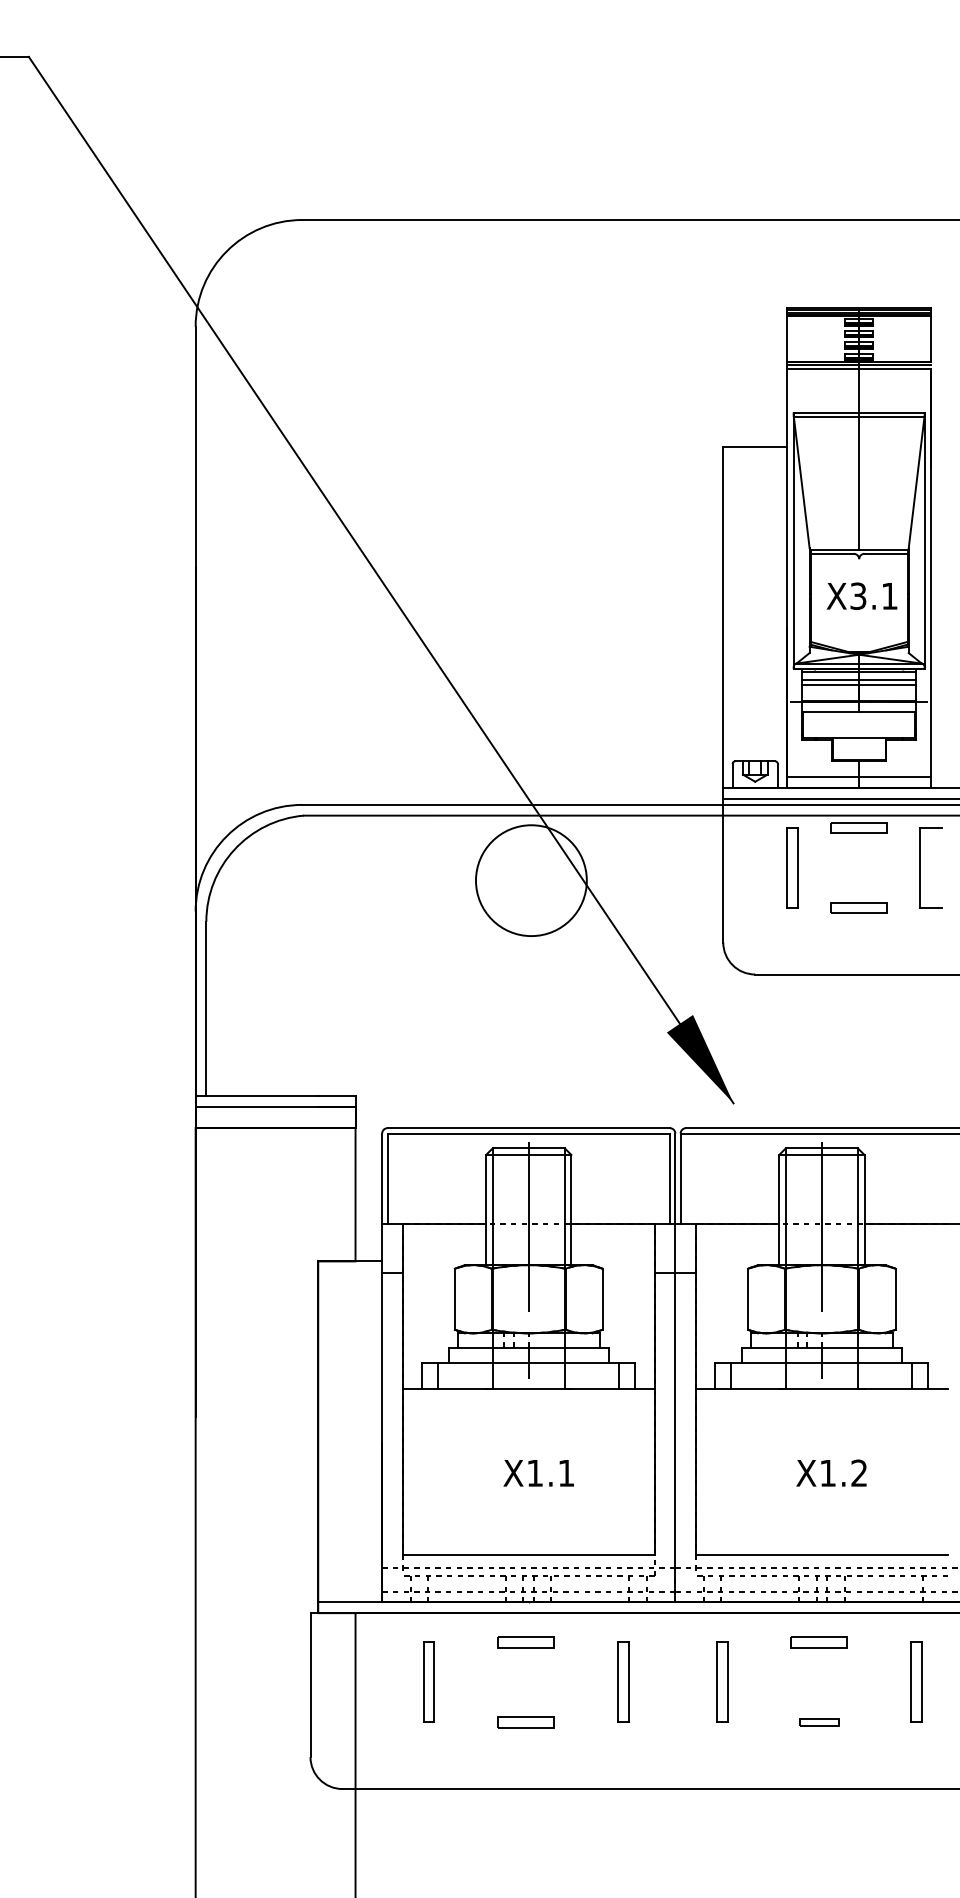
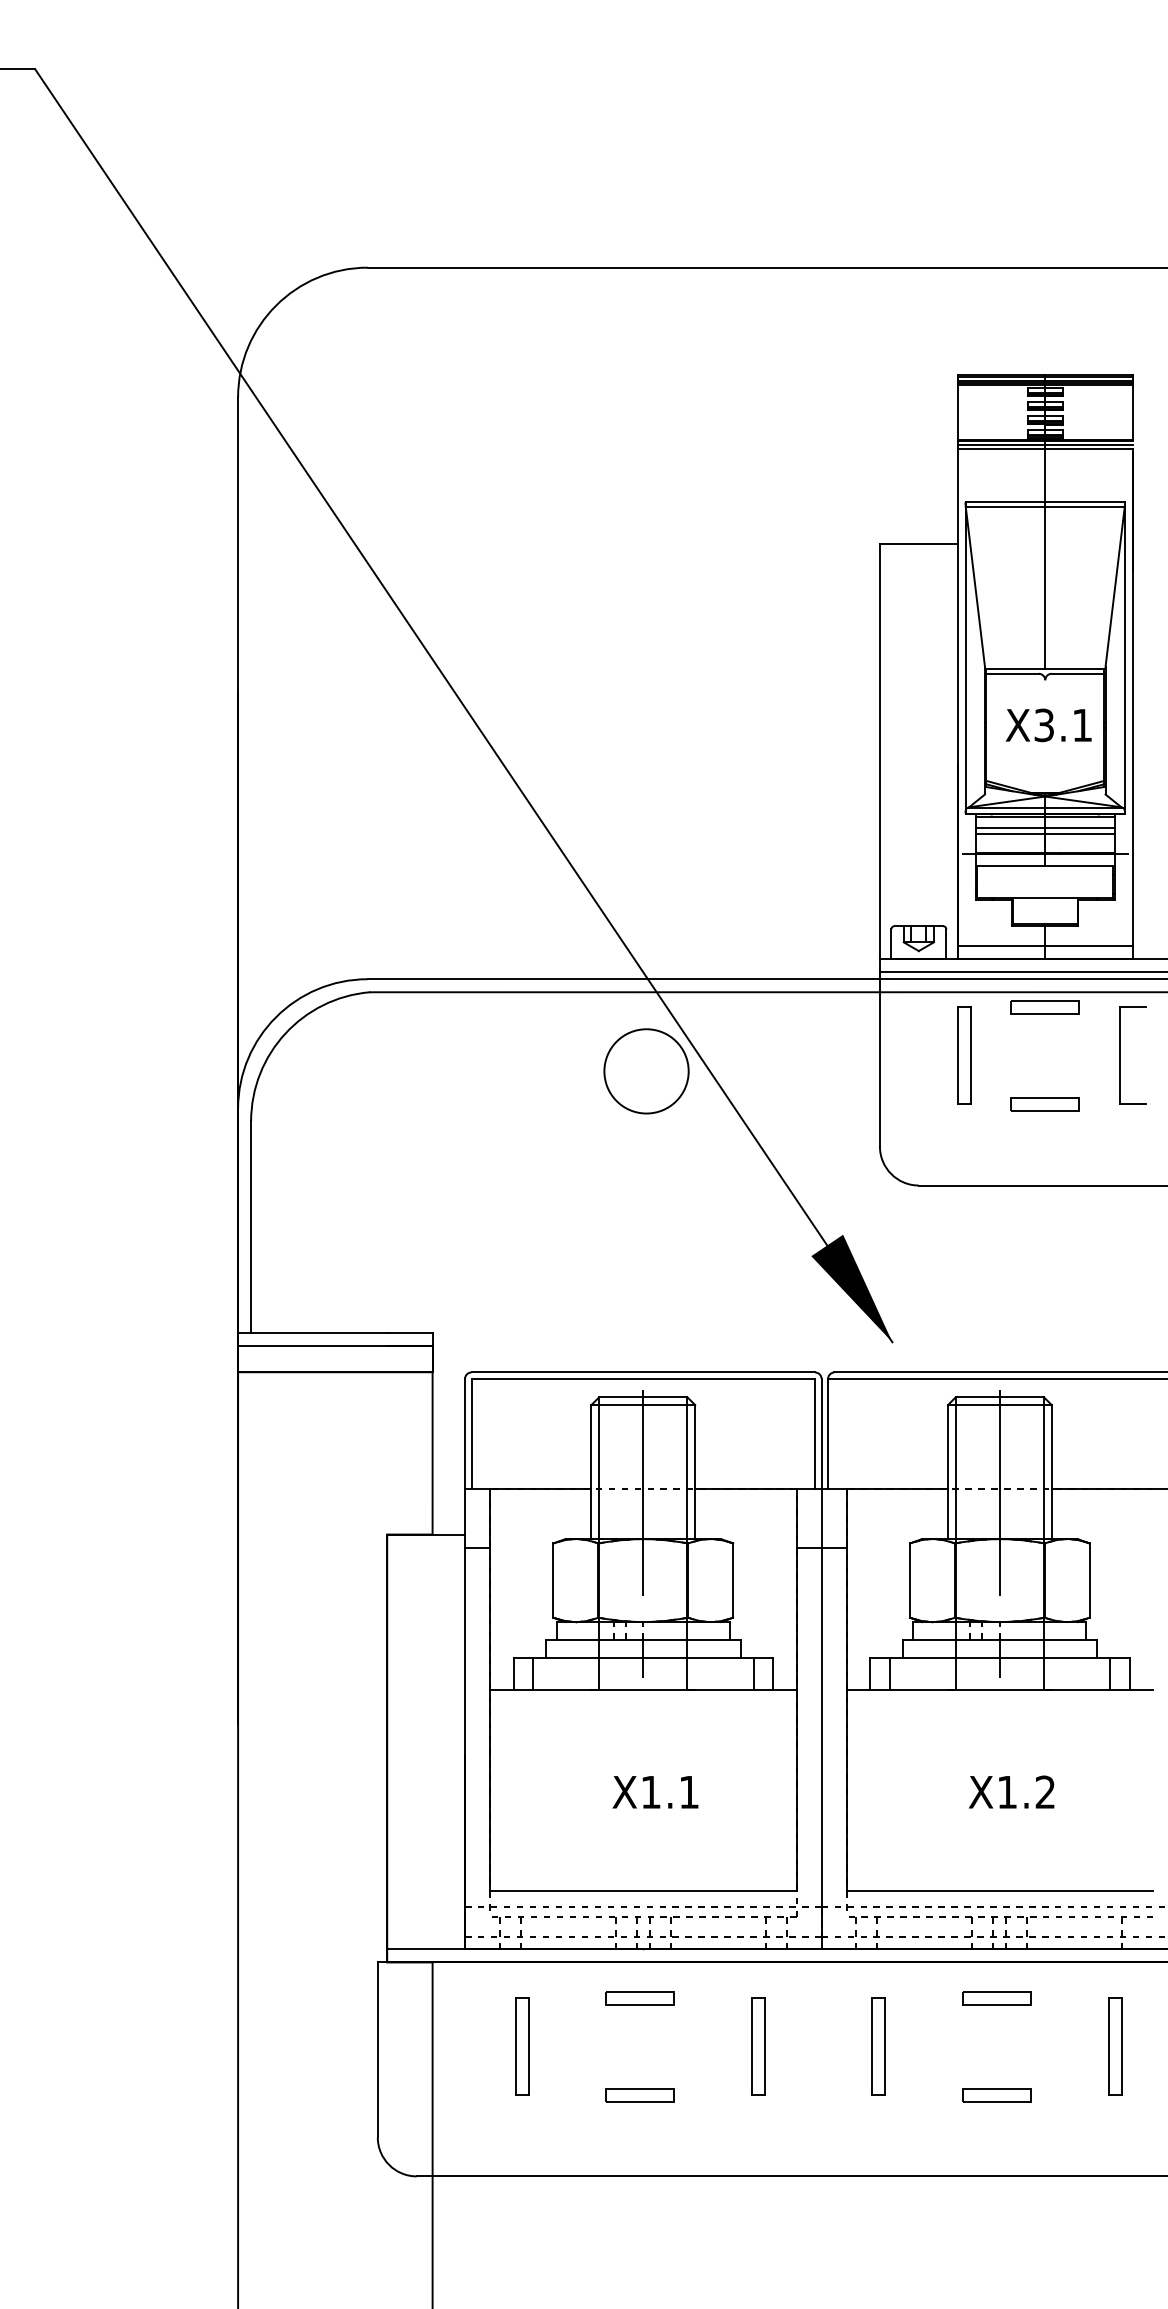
circle: (531, 880) -> (646, 1071), size x0.62
part: (818, 1722) -> (995, 2095), size x1.43

